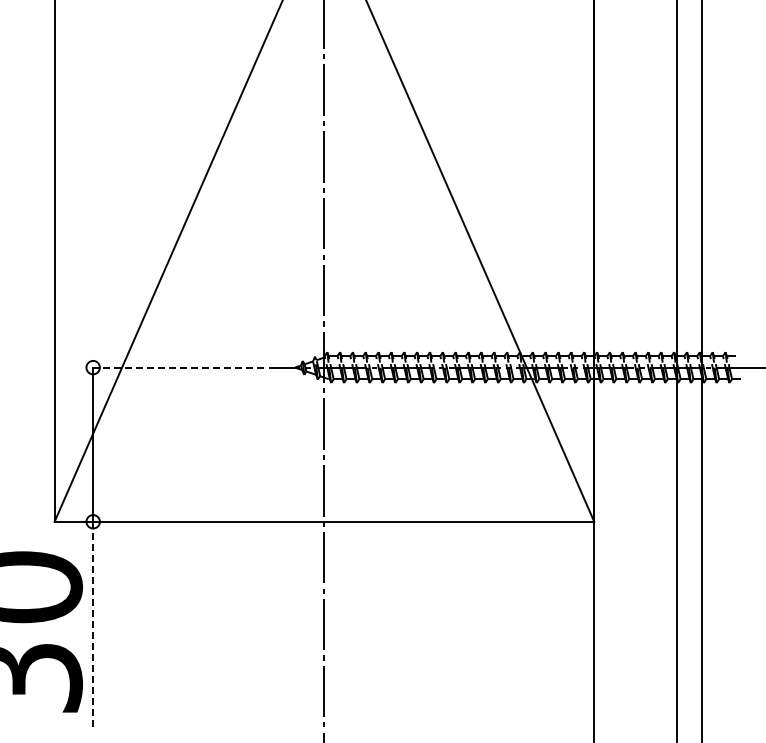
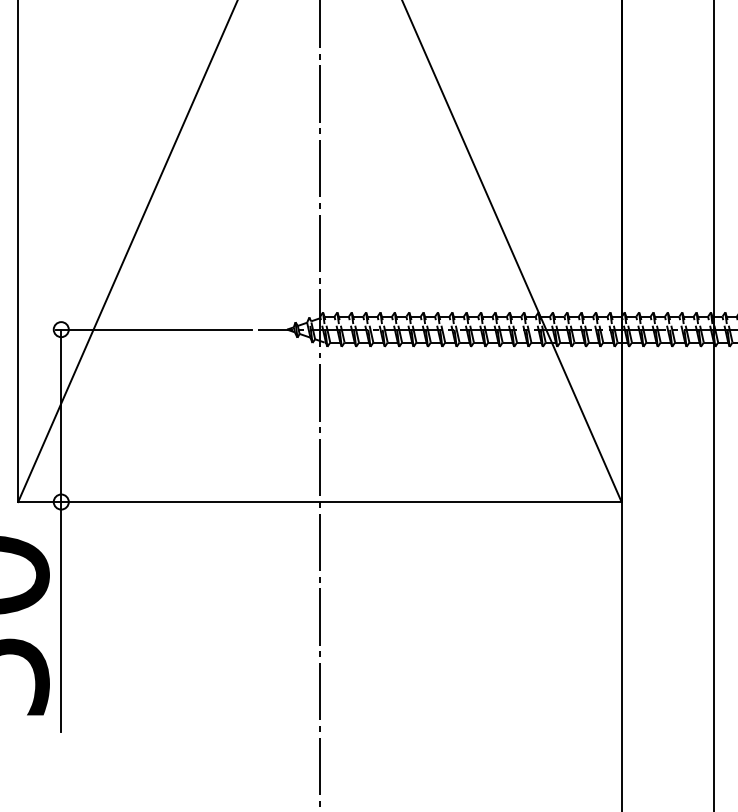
line: (175, 367) -> (153, 329), dashed -> solid
line: (93, 624) -> (61, 616), dashed -> solid

